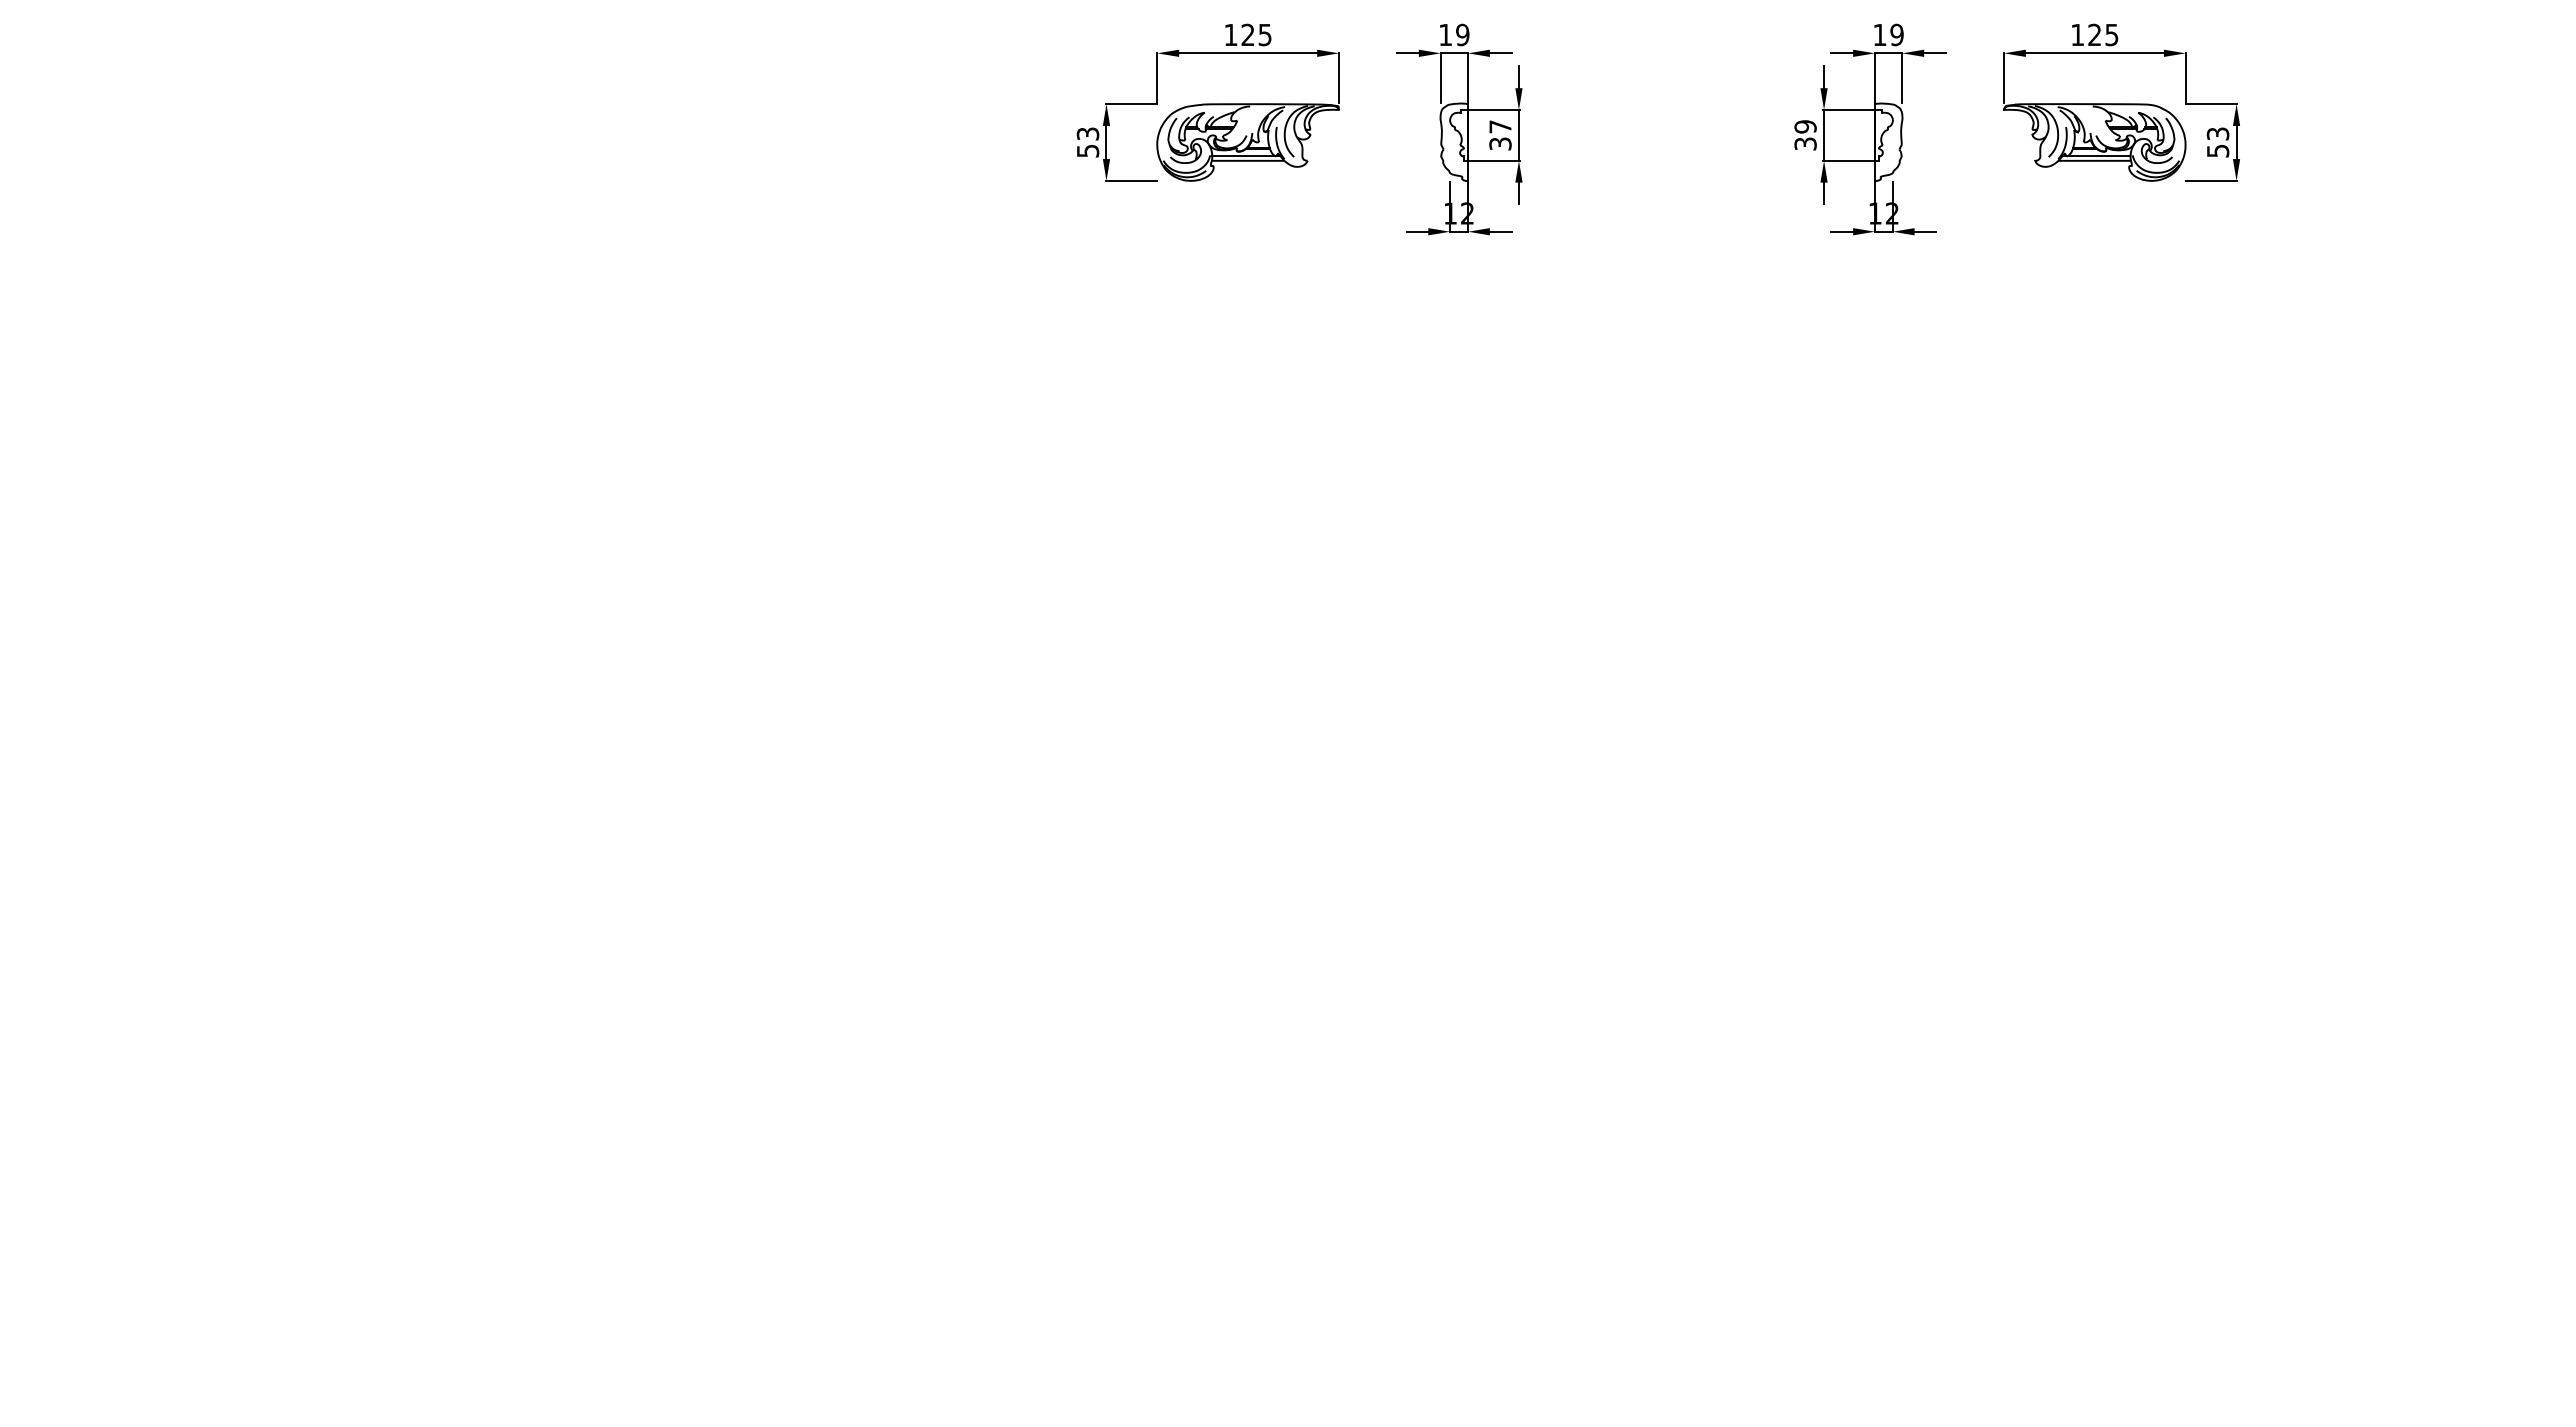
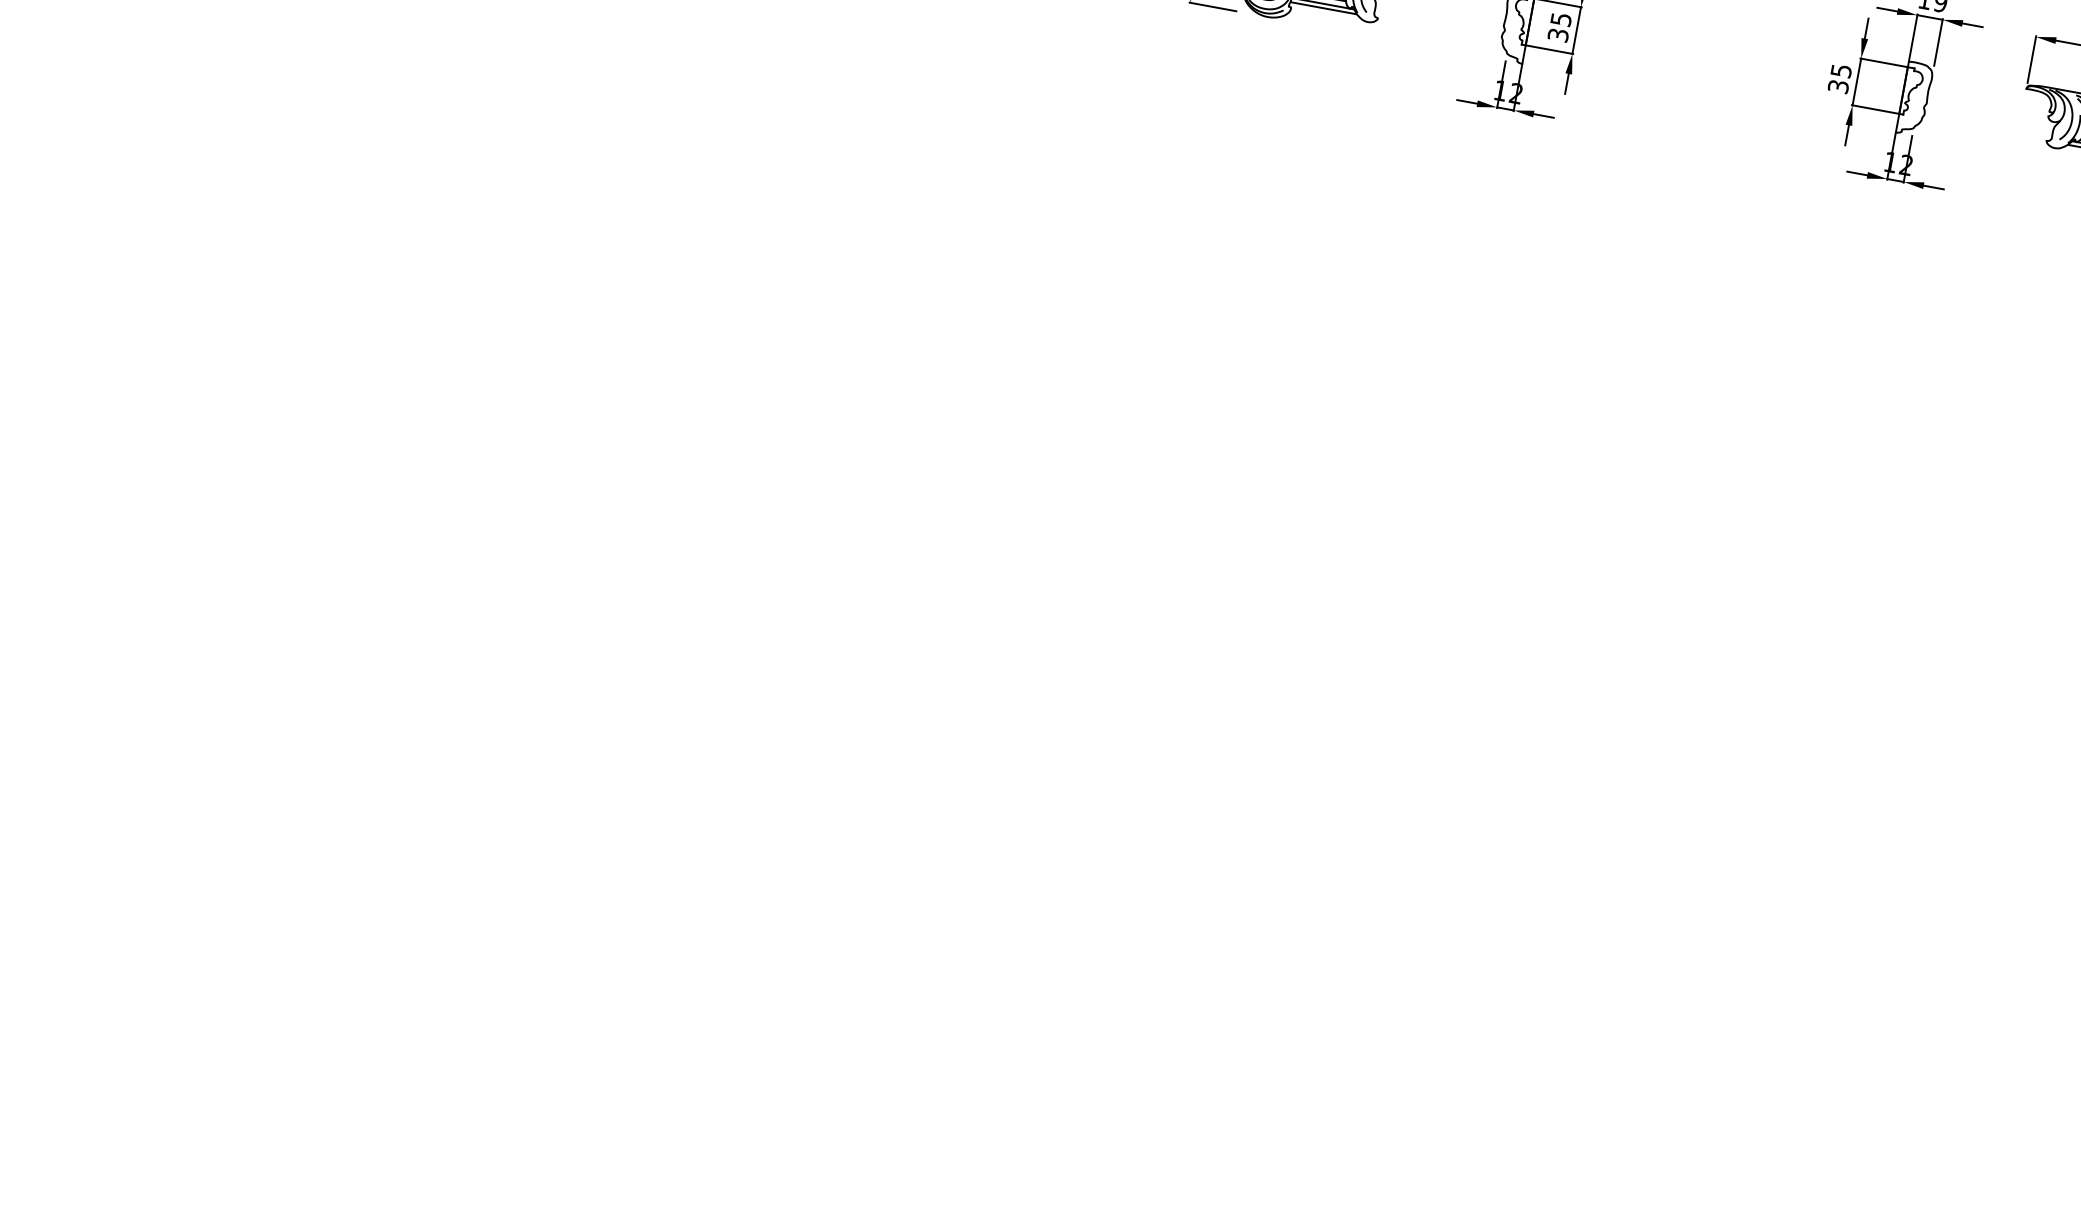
text: (1500, 126) -> (1561, 19), 37 -> 35
text: (1805, 126) -> (1841, 70), 39 -> 35

